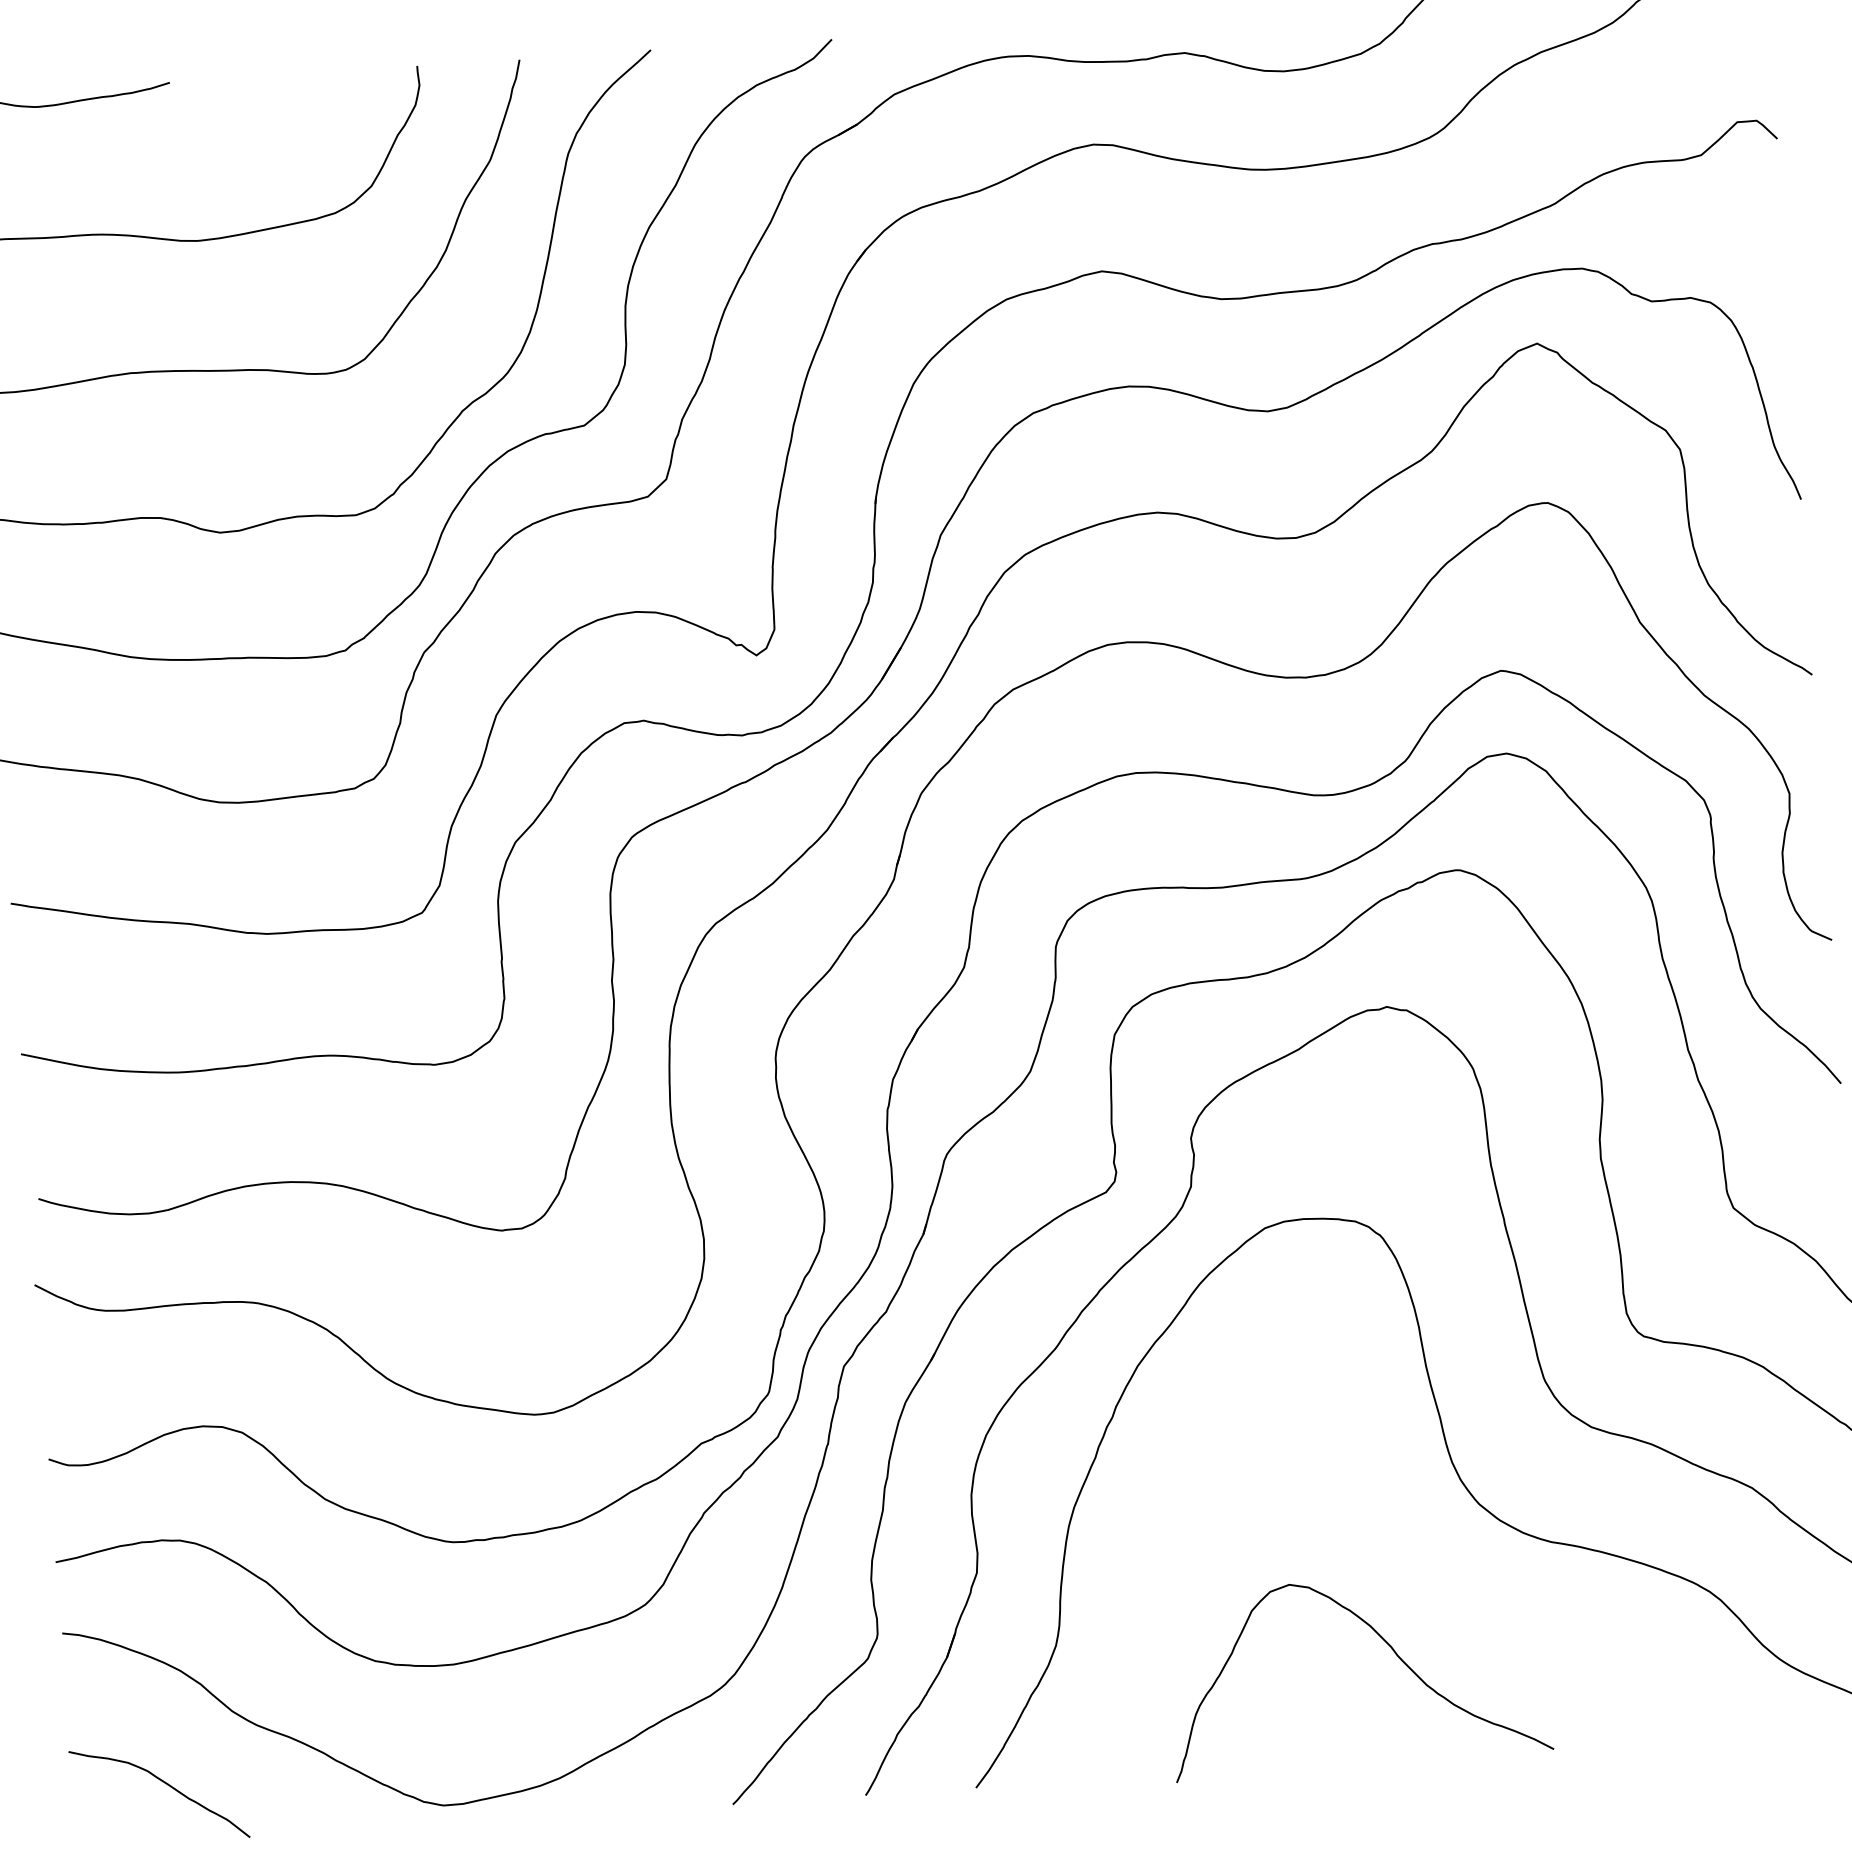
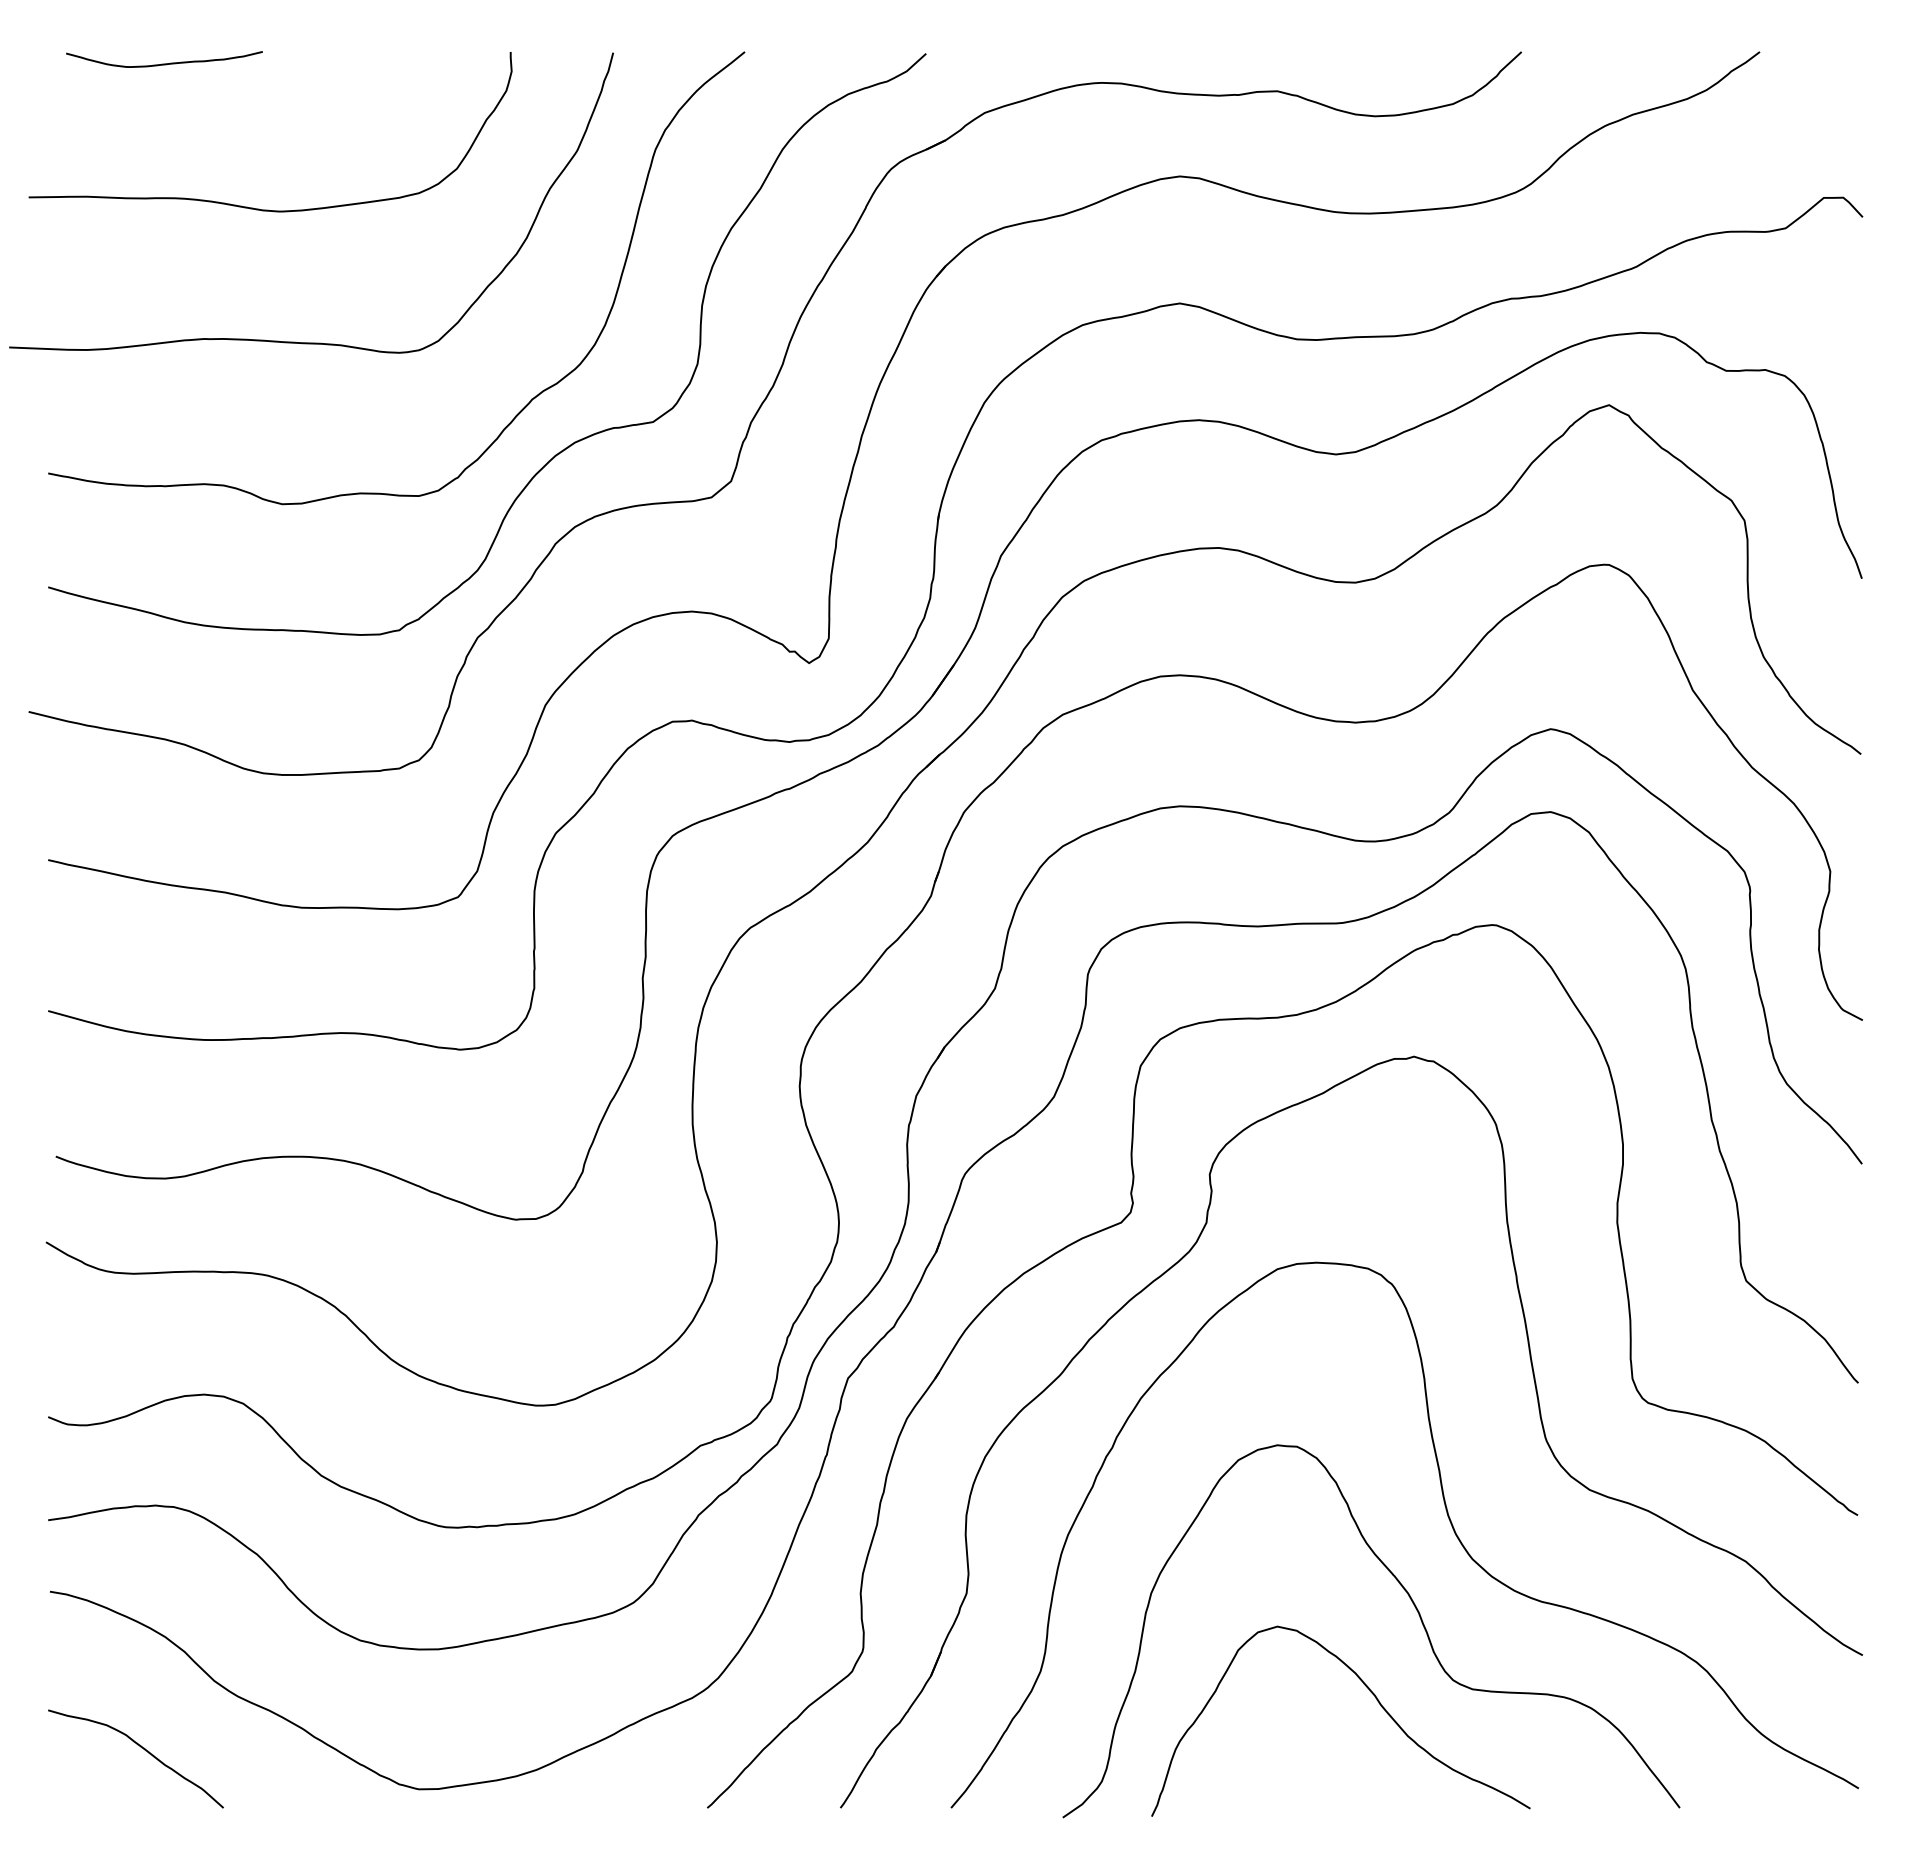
curve: (1423, 1554) -> (1413, 1605), added

